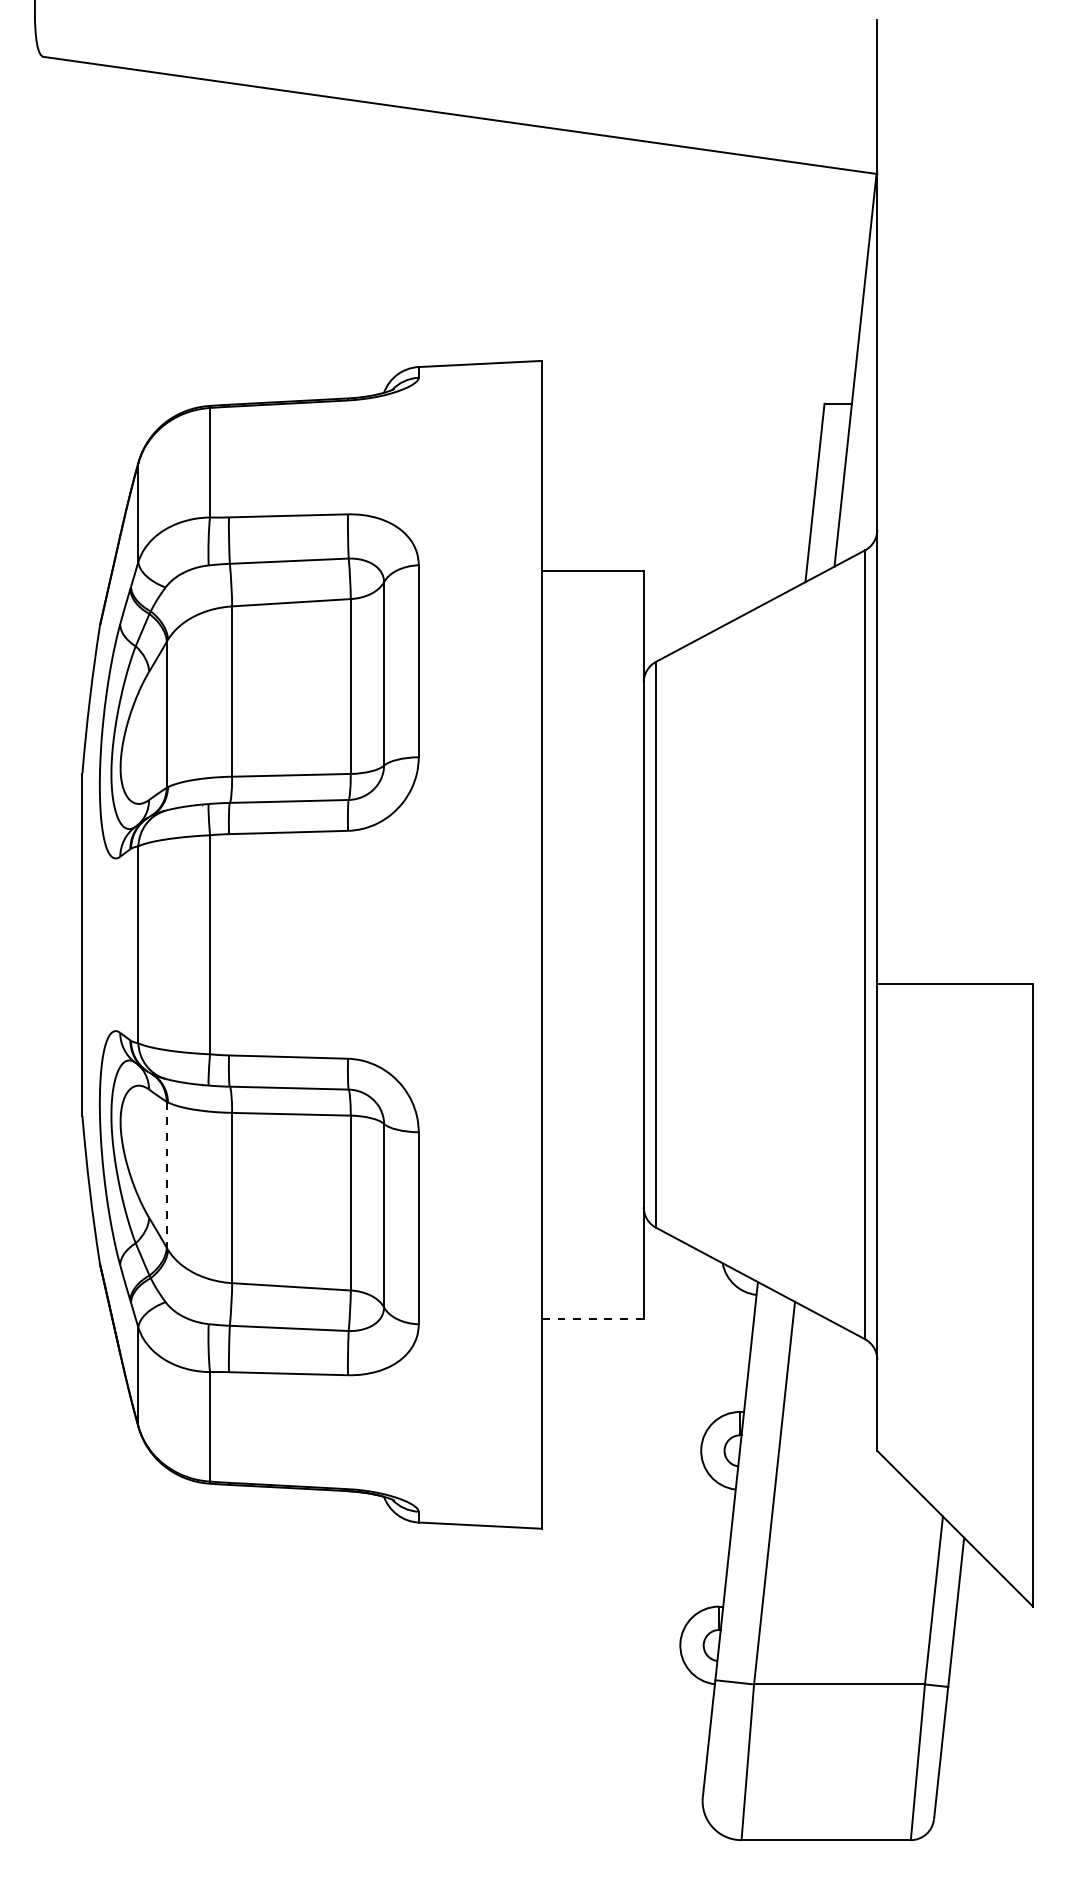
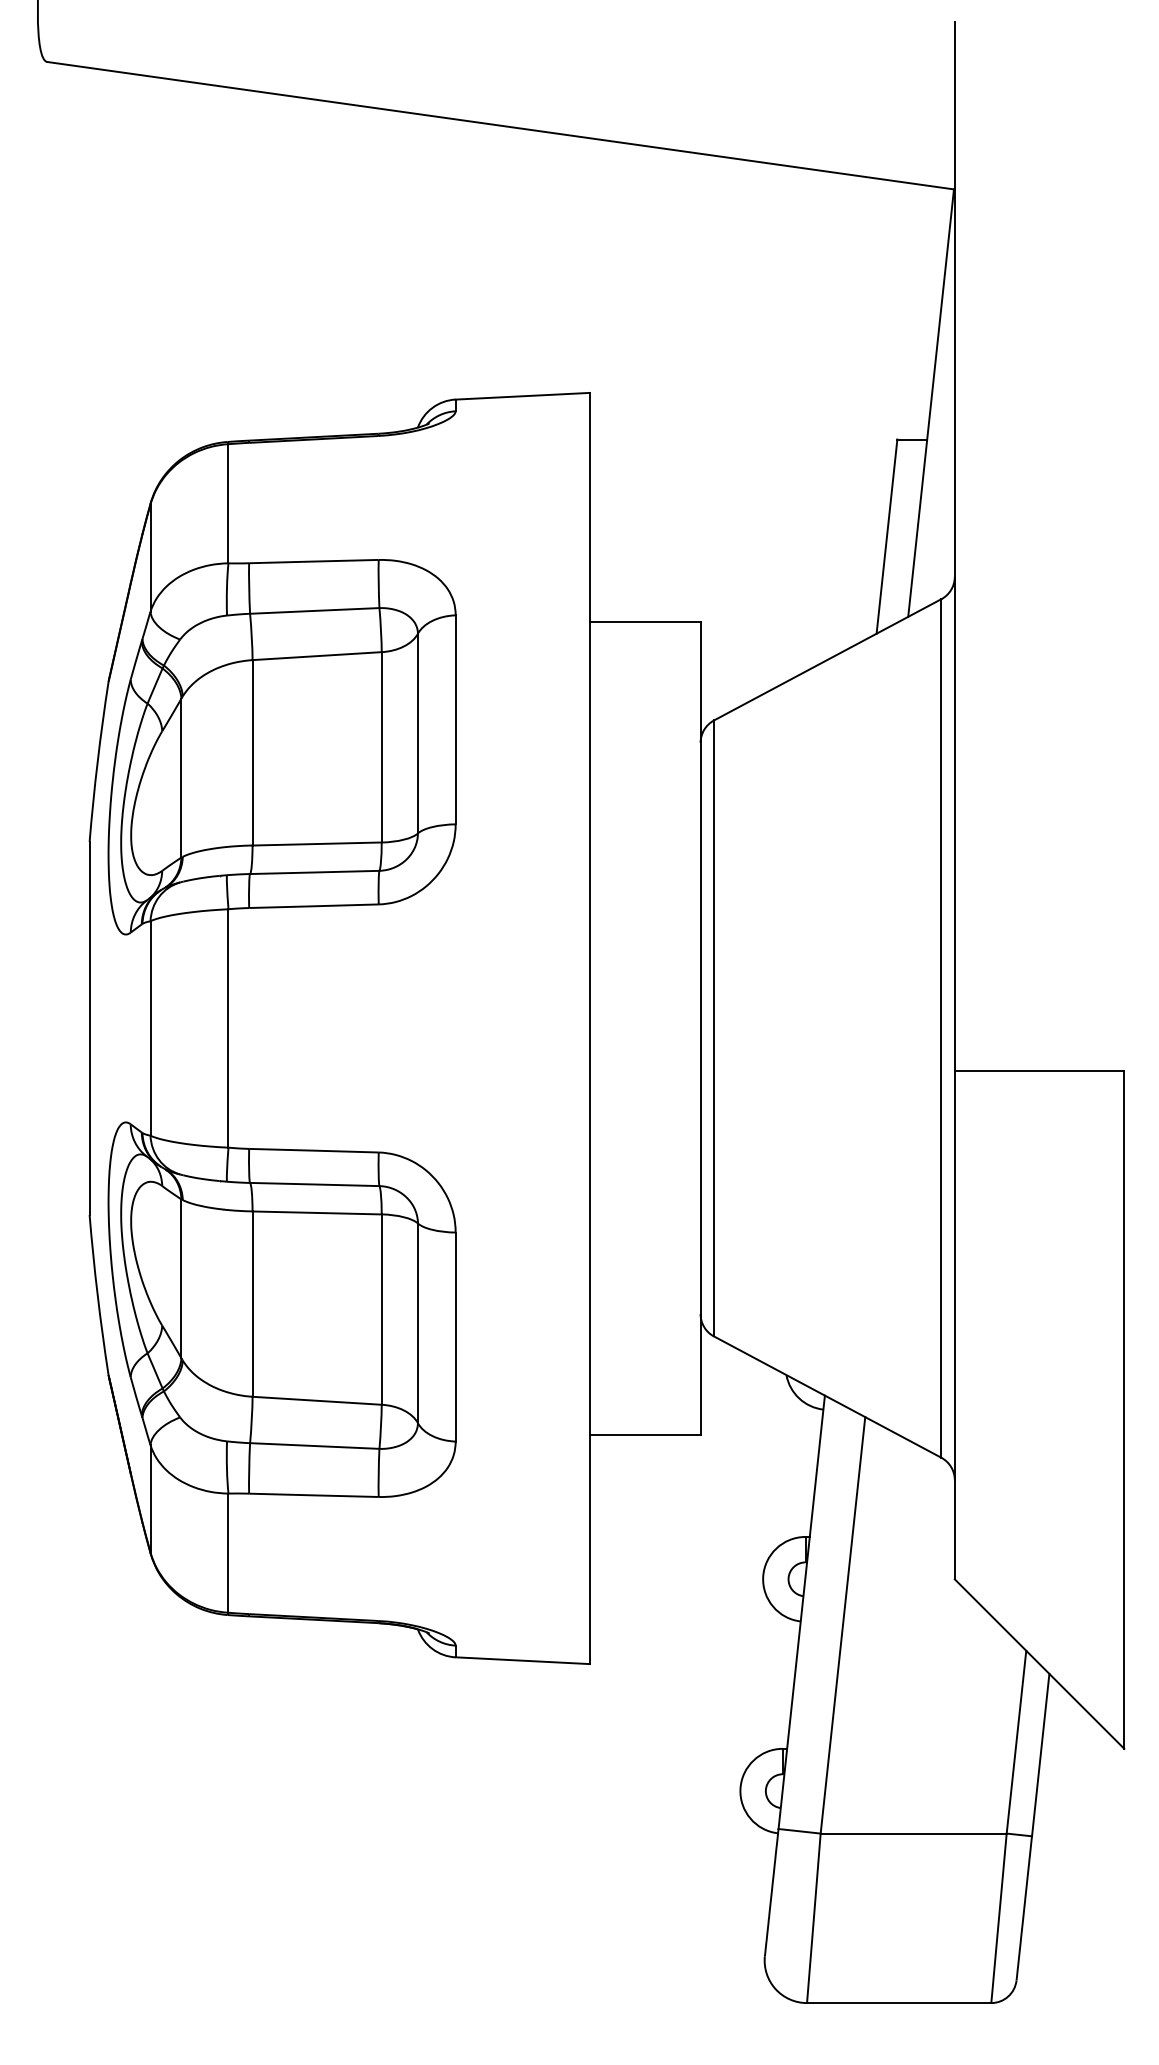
line: (166, 1175) -> (181, 1279), dashed -> solid
line: (593, 1318) -> (645, 1435), dashed -> solid

